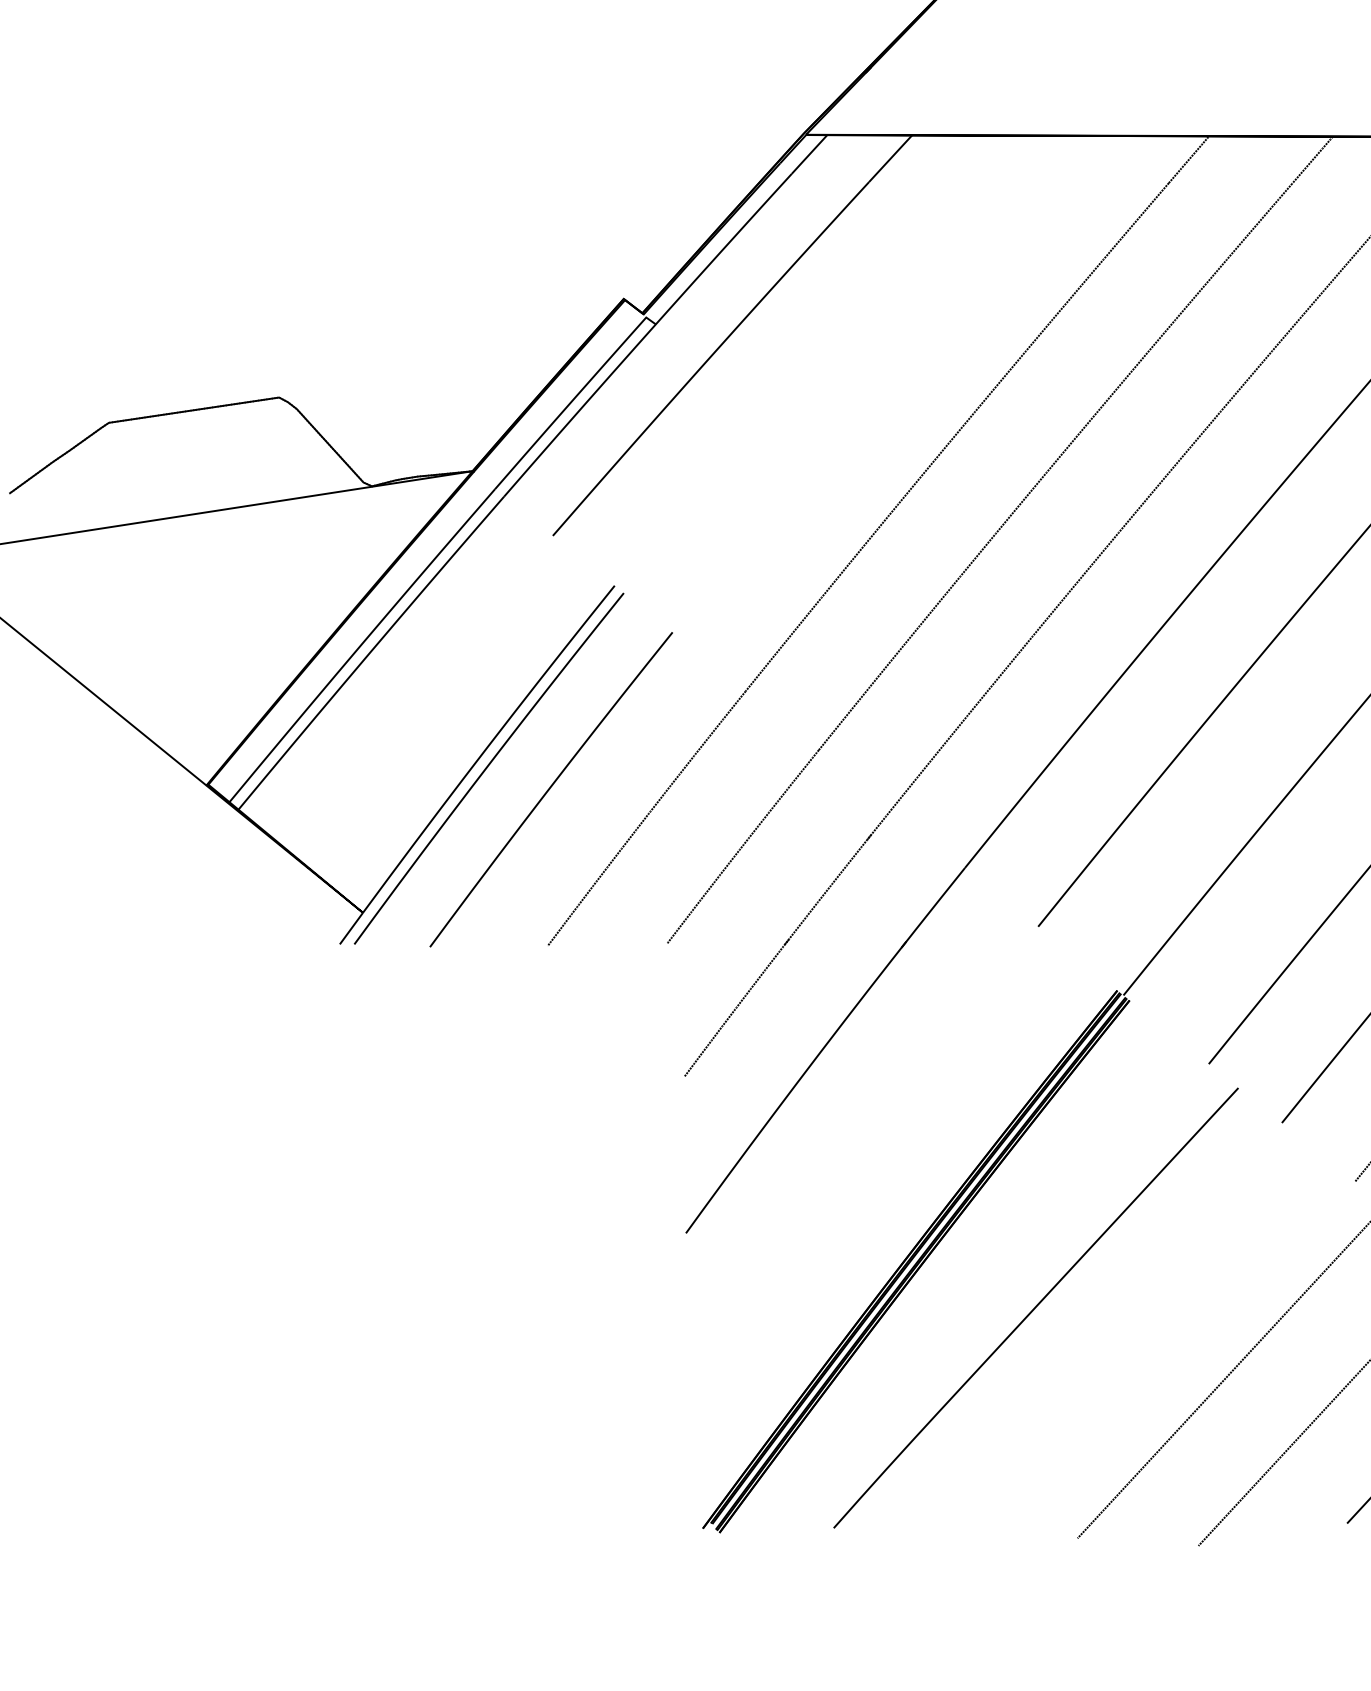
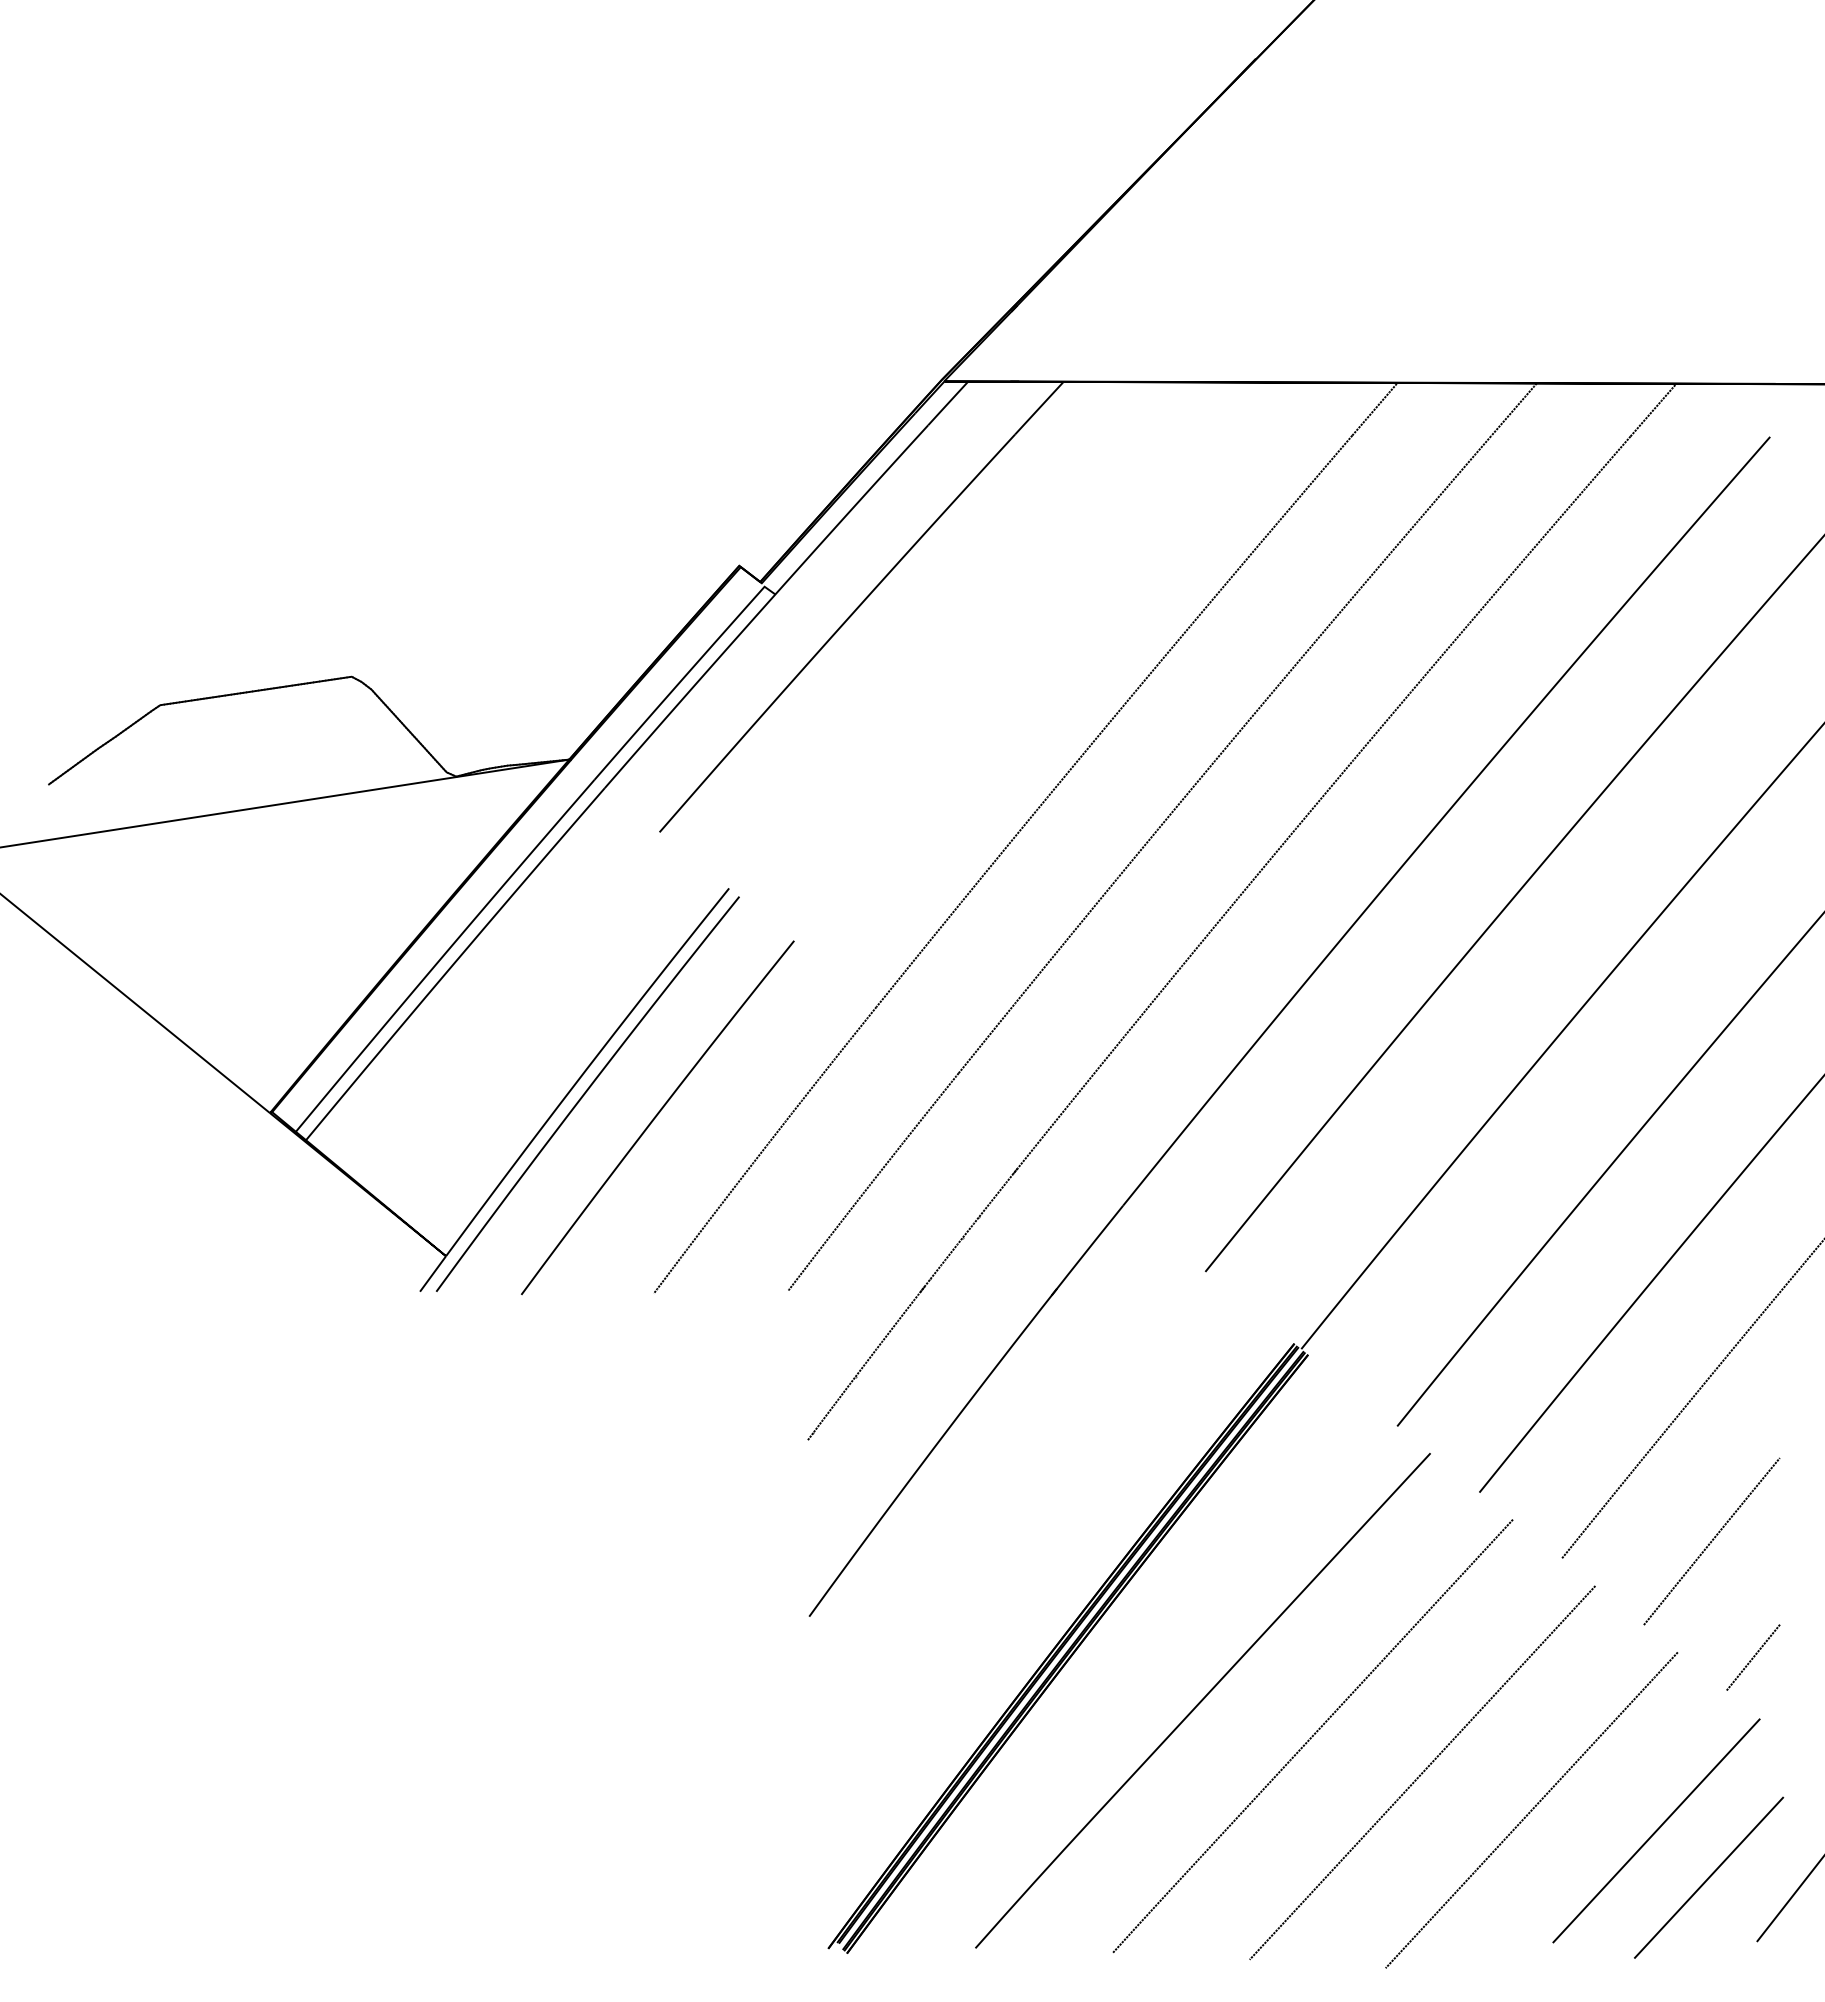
curve: (1133, 1338) -> (1312, 1735), added

